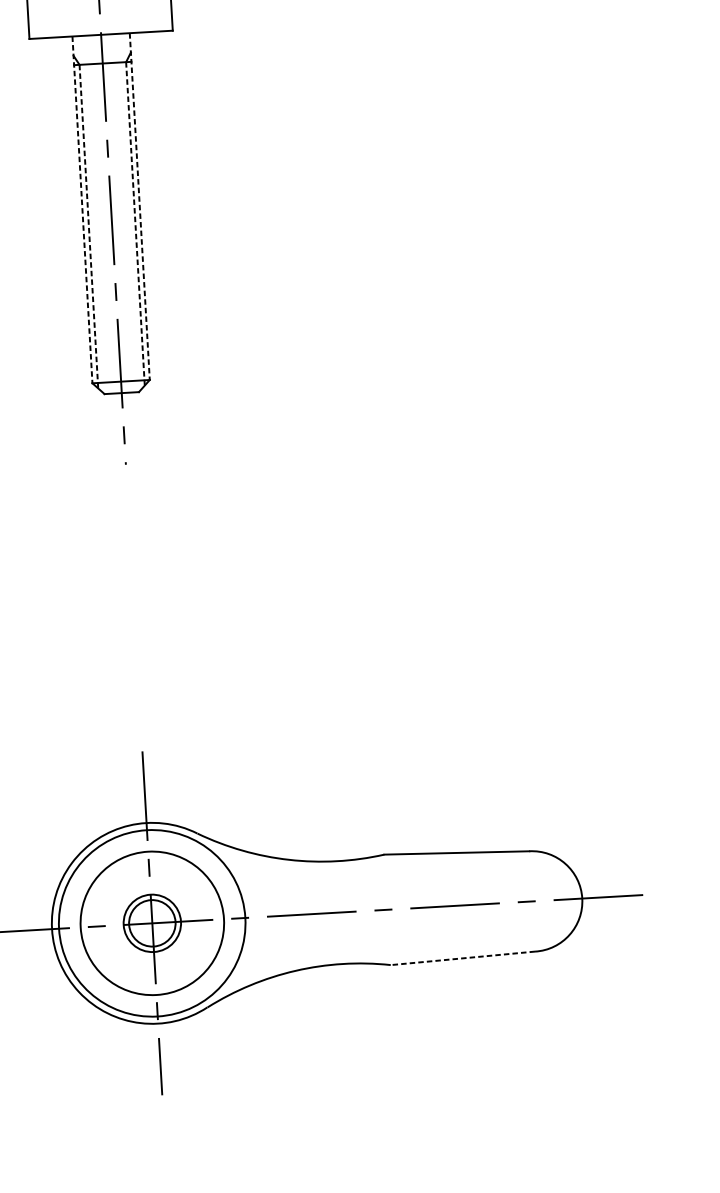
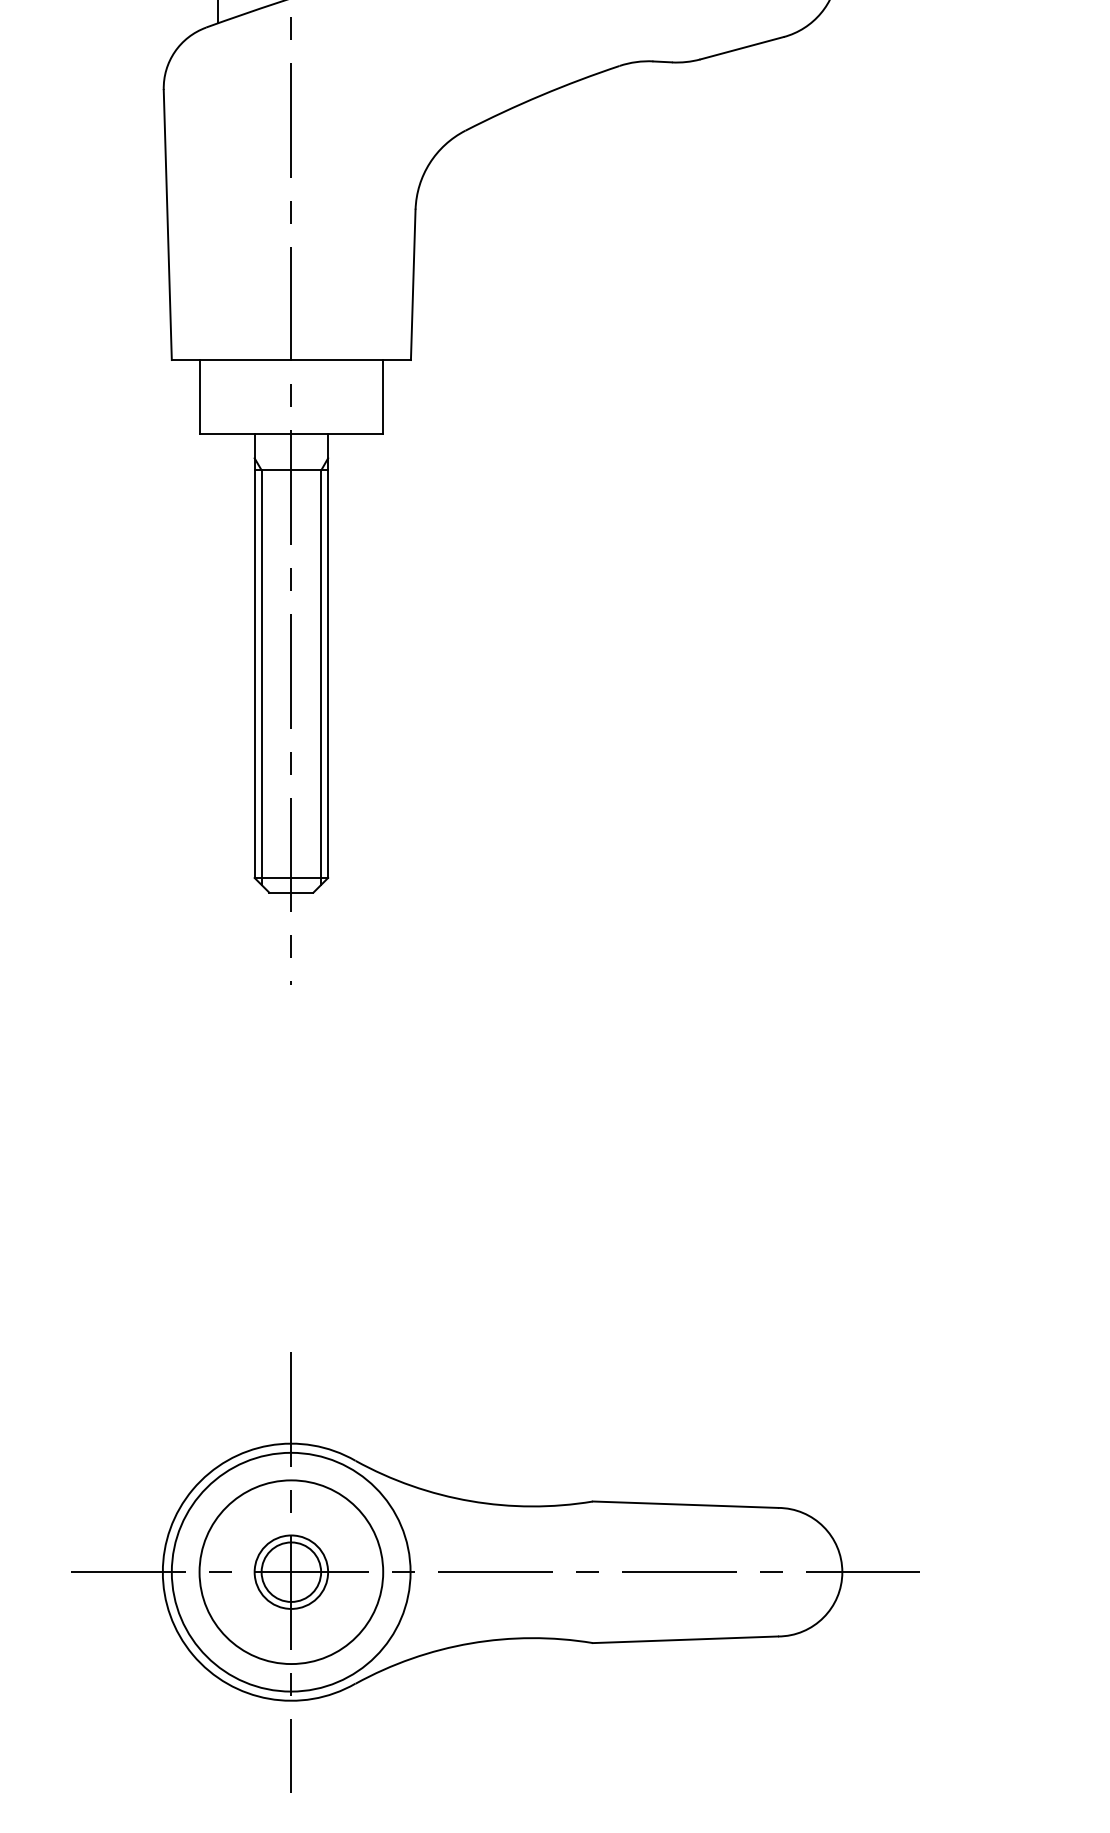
line: (140, 207) -> (328, 656), dashed -> solid
line: (82, 210) -> (254, 656), dashed -> solid
line: (135, 224) -> (321, 678), dashed -> solid
line: (88, 227) -> (261, 678), dashed -> solid
line: (462, 958) -> (685, 1639), dashed -> solid

